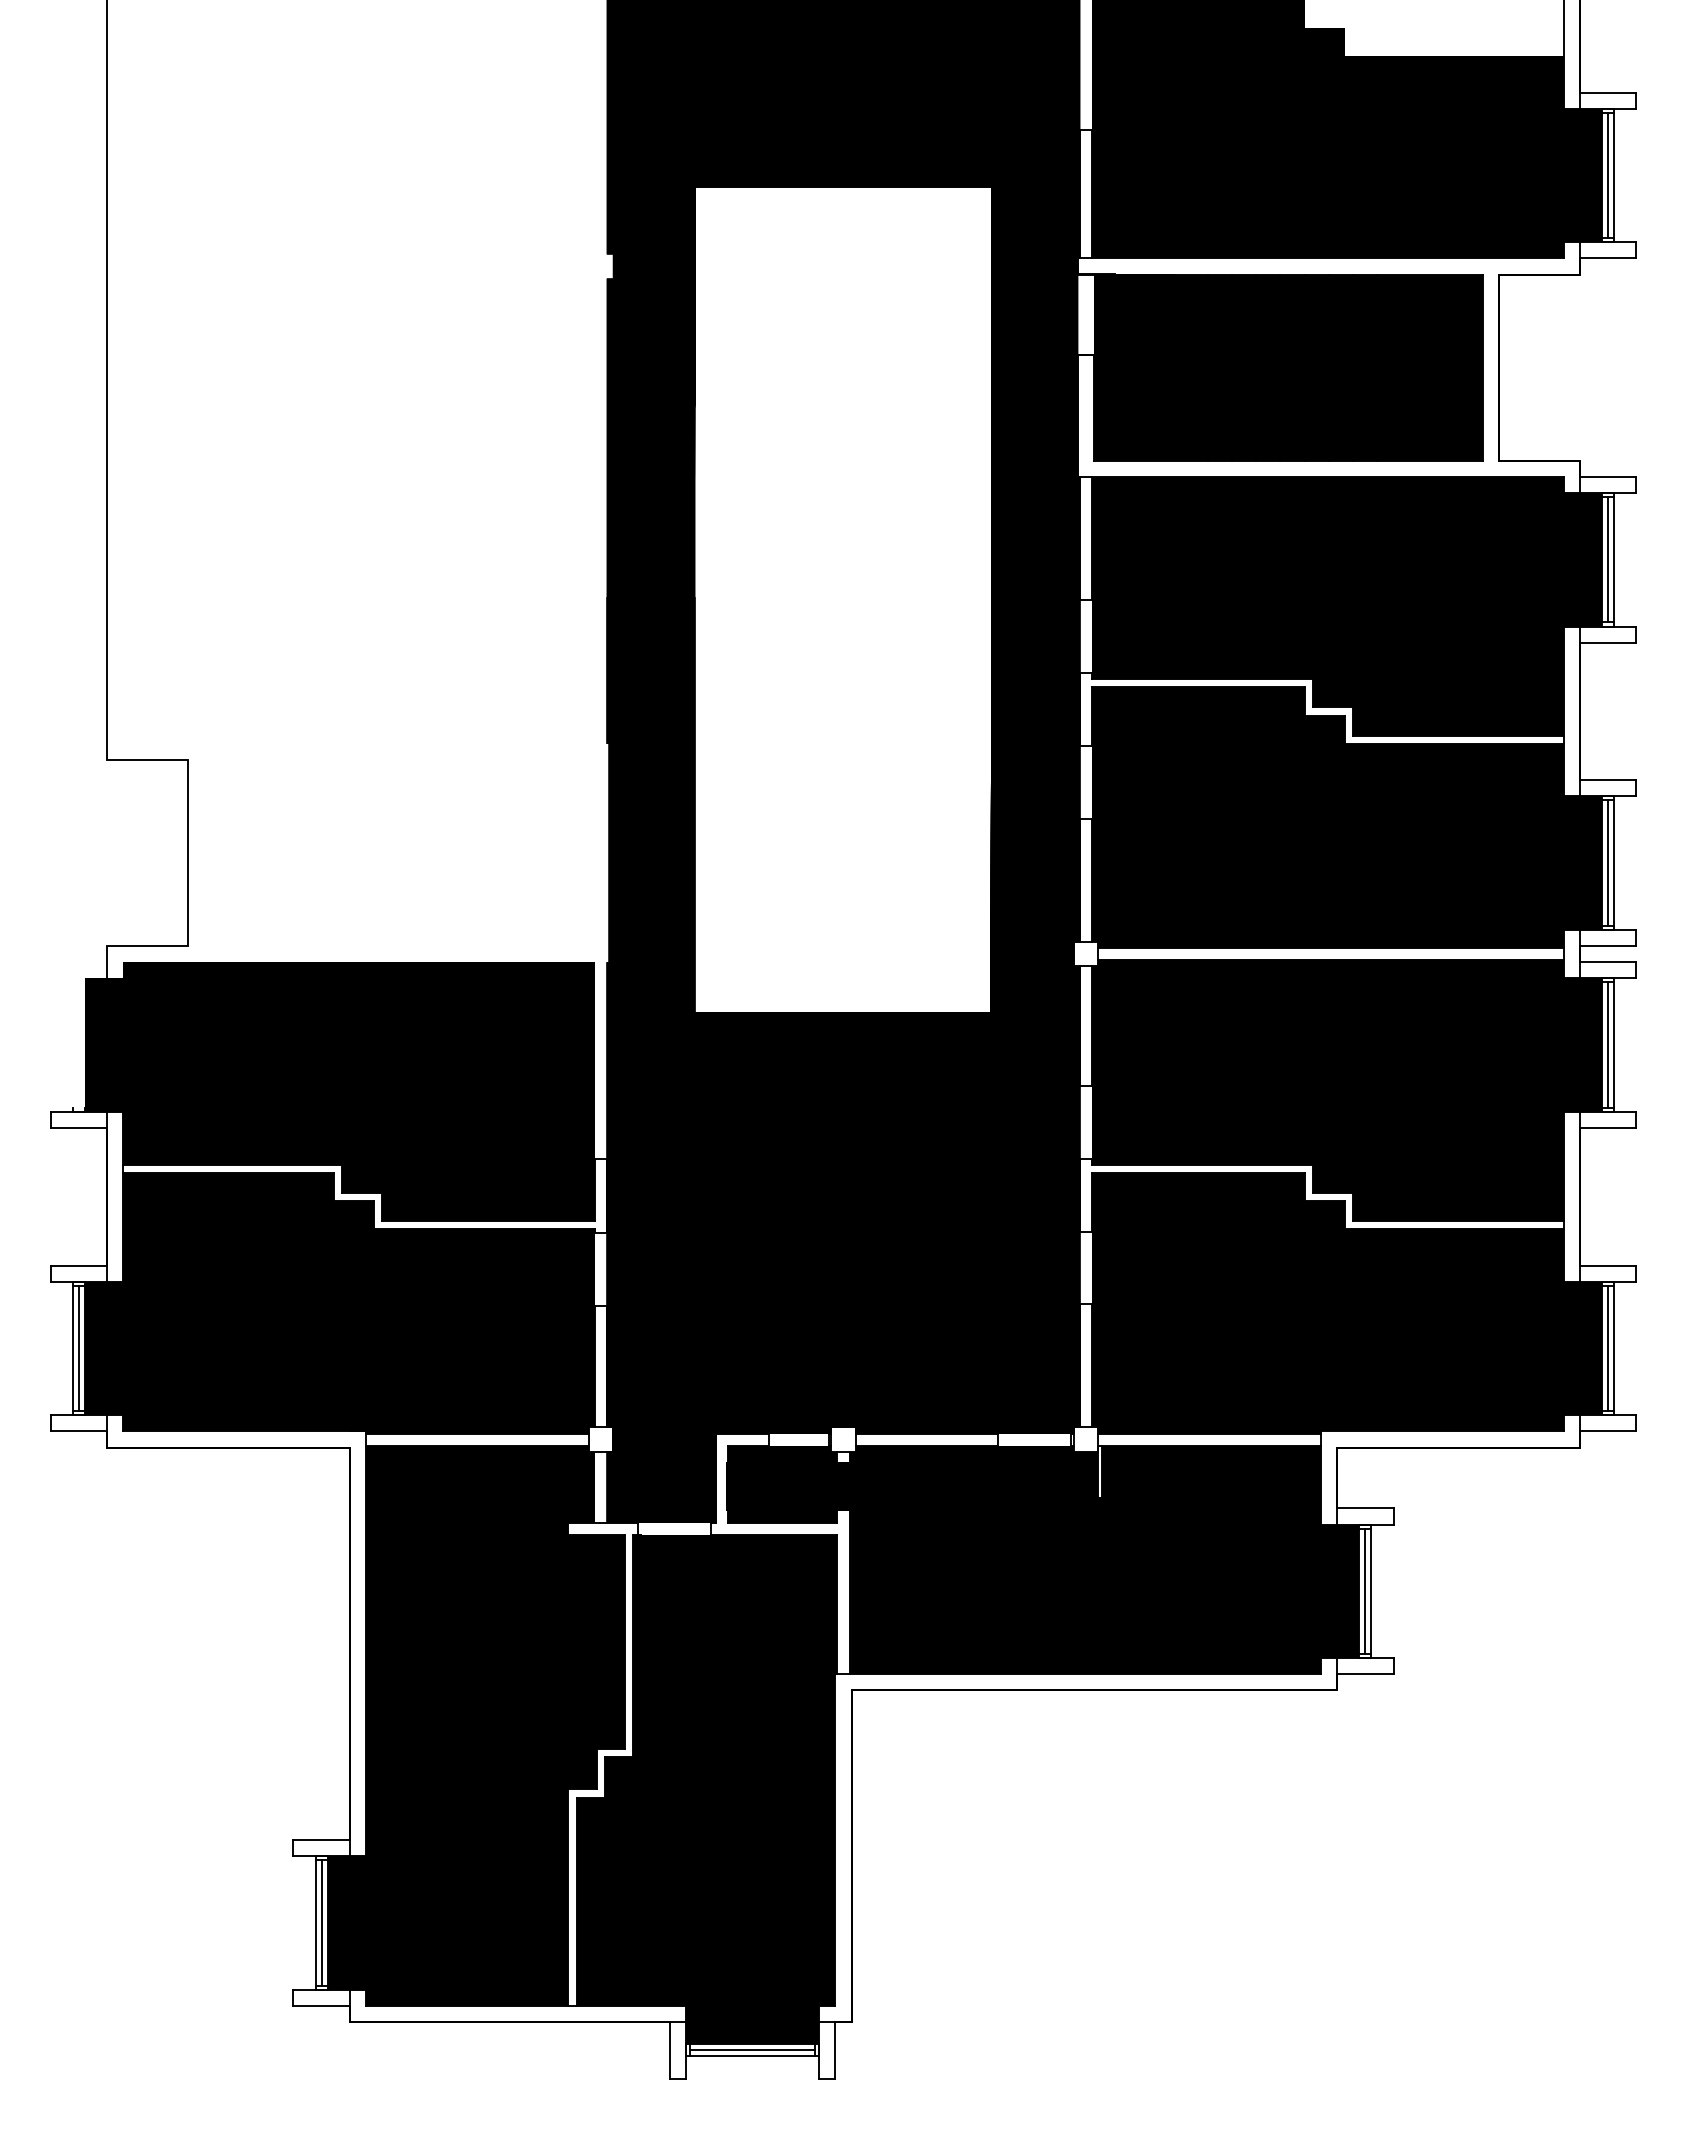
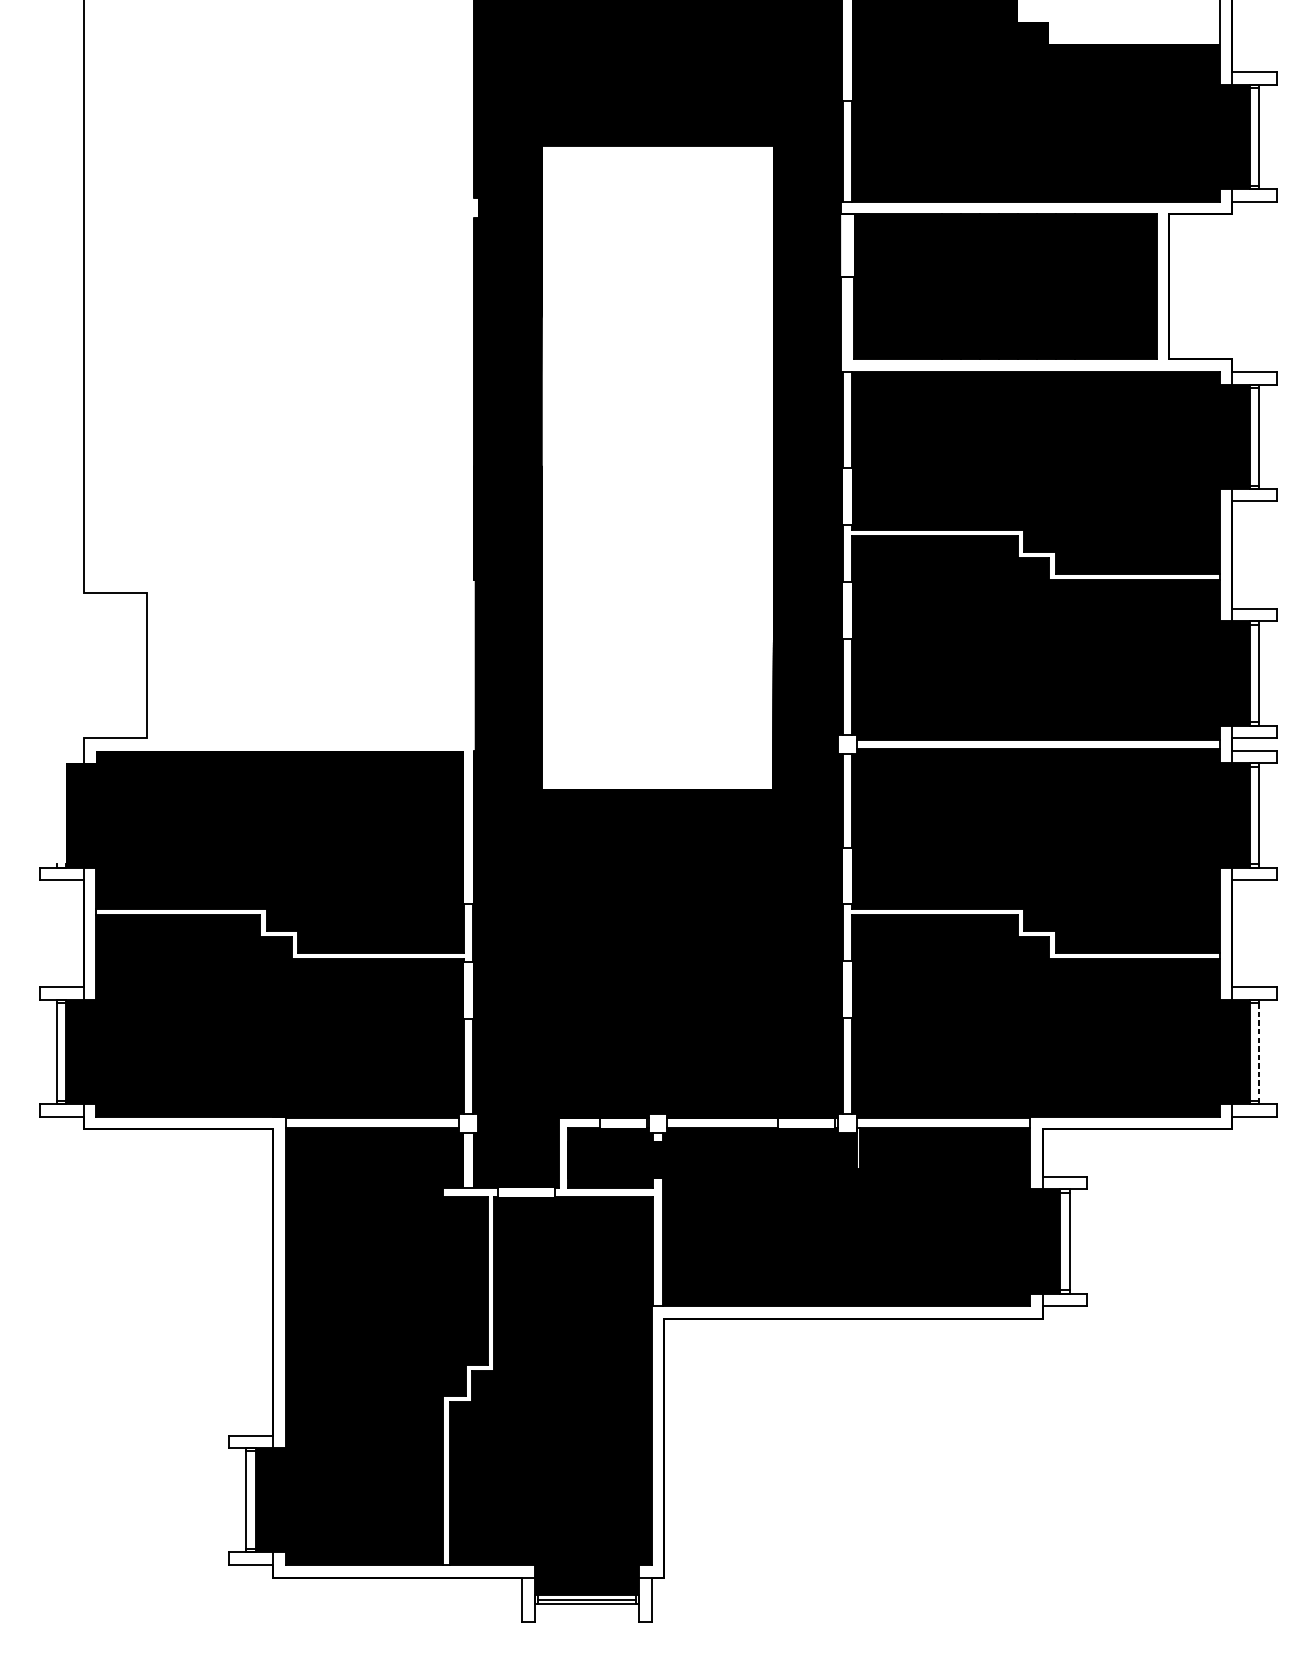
line: (1608, 175) -> (1254, 137), removed
line: (1608, 559) -> (1254, 436), removed
line: (1608, 862) -> (1254, 672), removed
line: (1608, 1044) -> (1254, 814), removed
line: (78, 1348) -> (61, 1052), removed
line: (1608, 1348) -> (1254, 1052), removed
line: (1614, 1348) -> (1259, 1052), solid -> dashed
line: (1365, 1590) -> (1065, 1240), removed
line: (321, 1922) -> (250, 1499), removed

